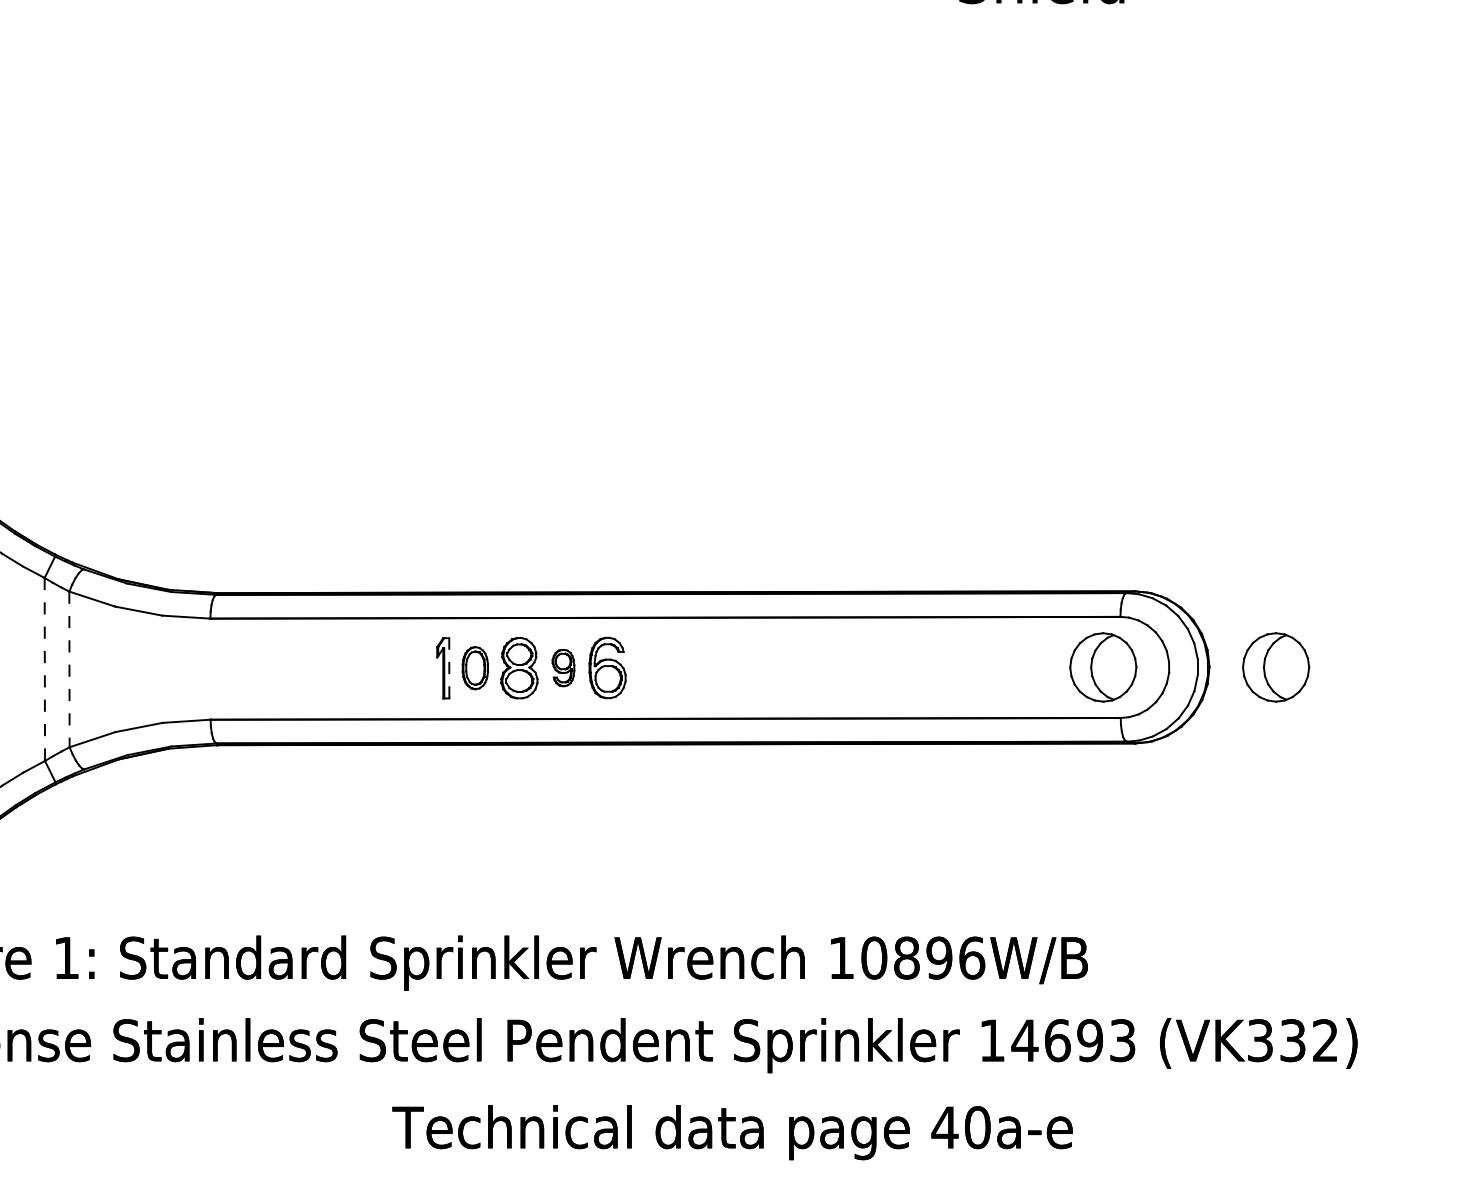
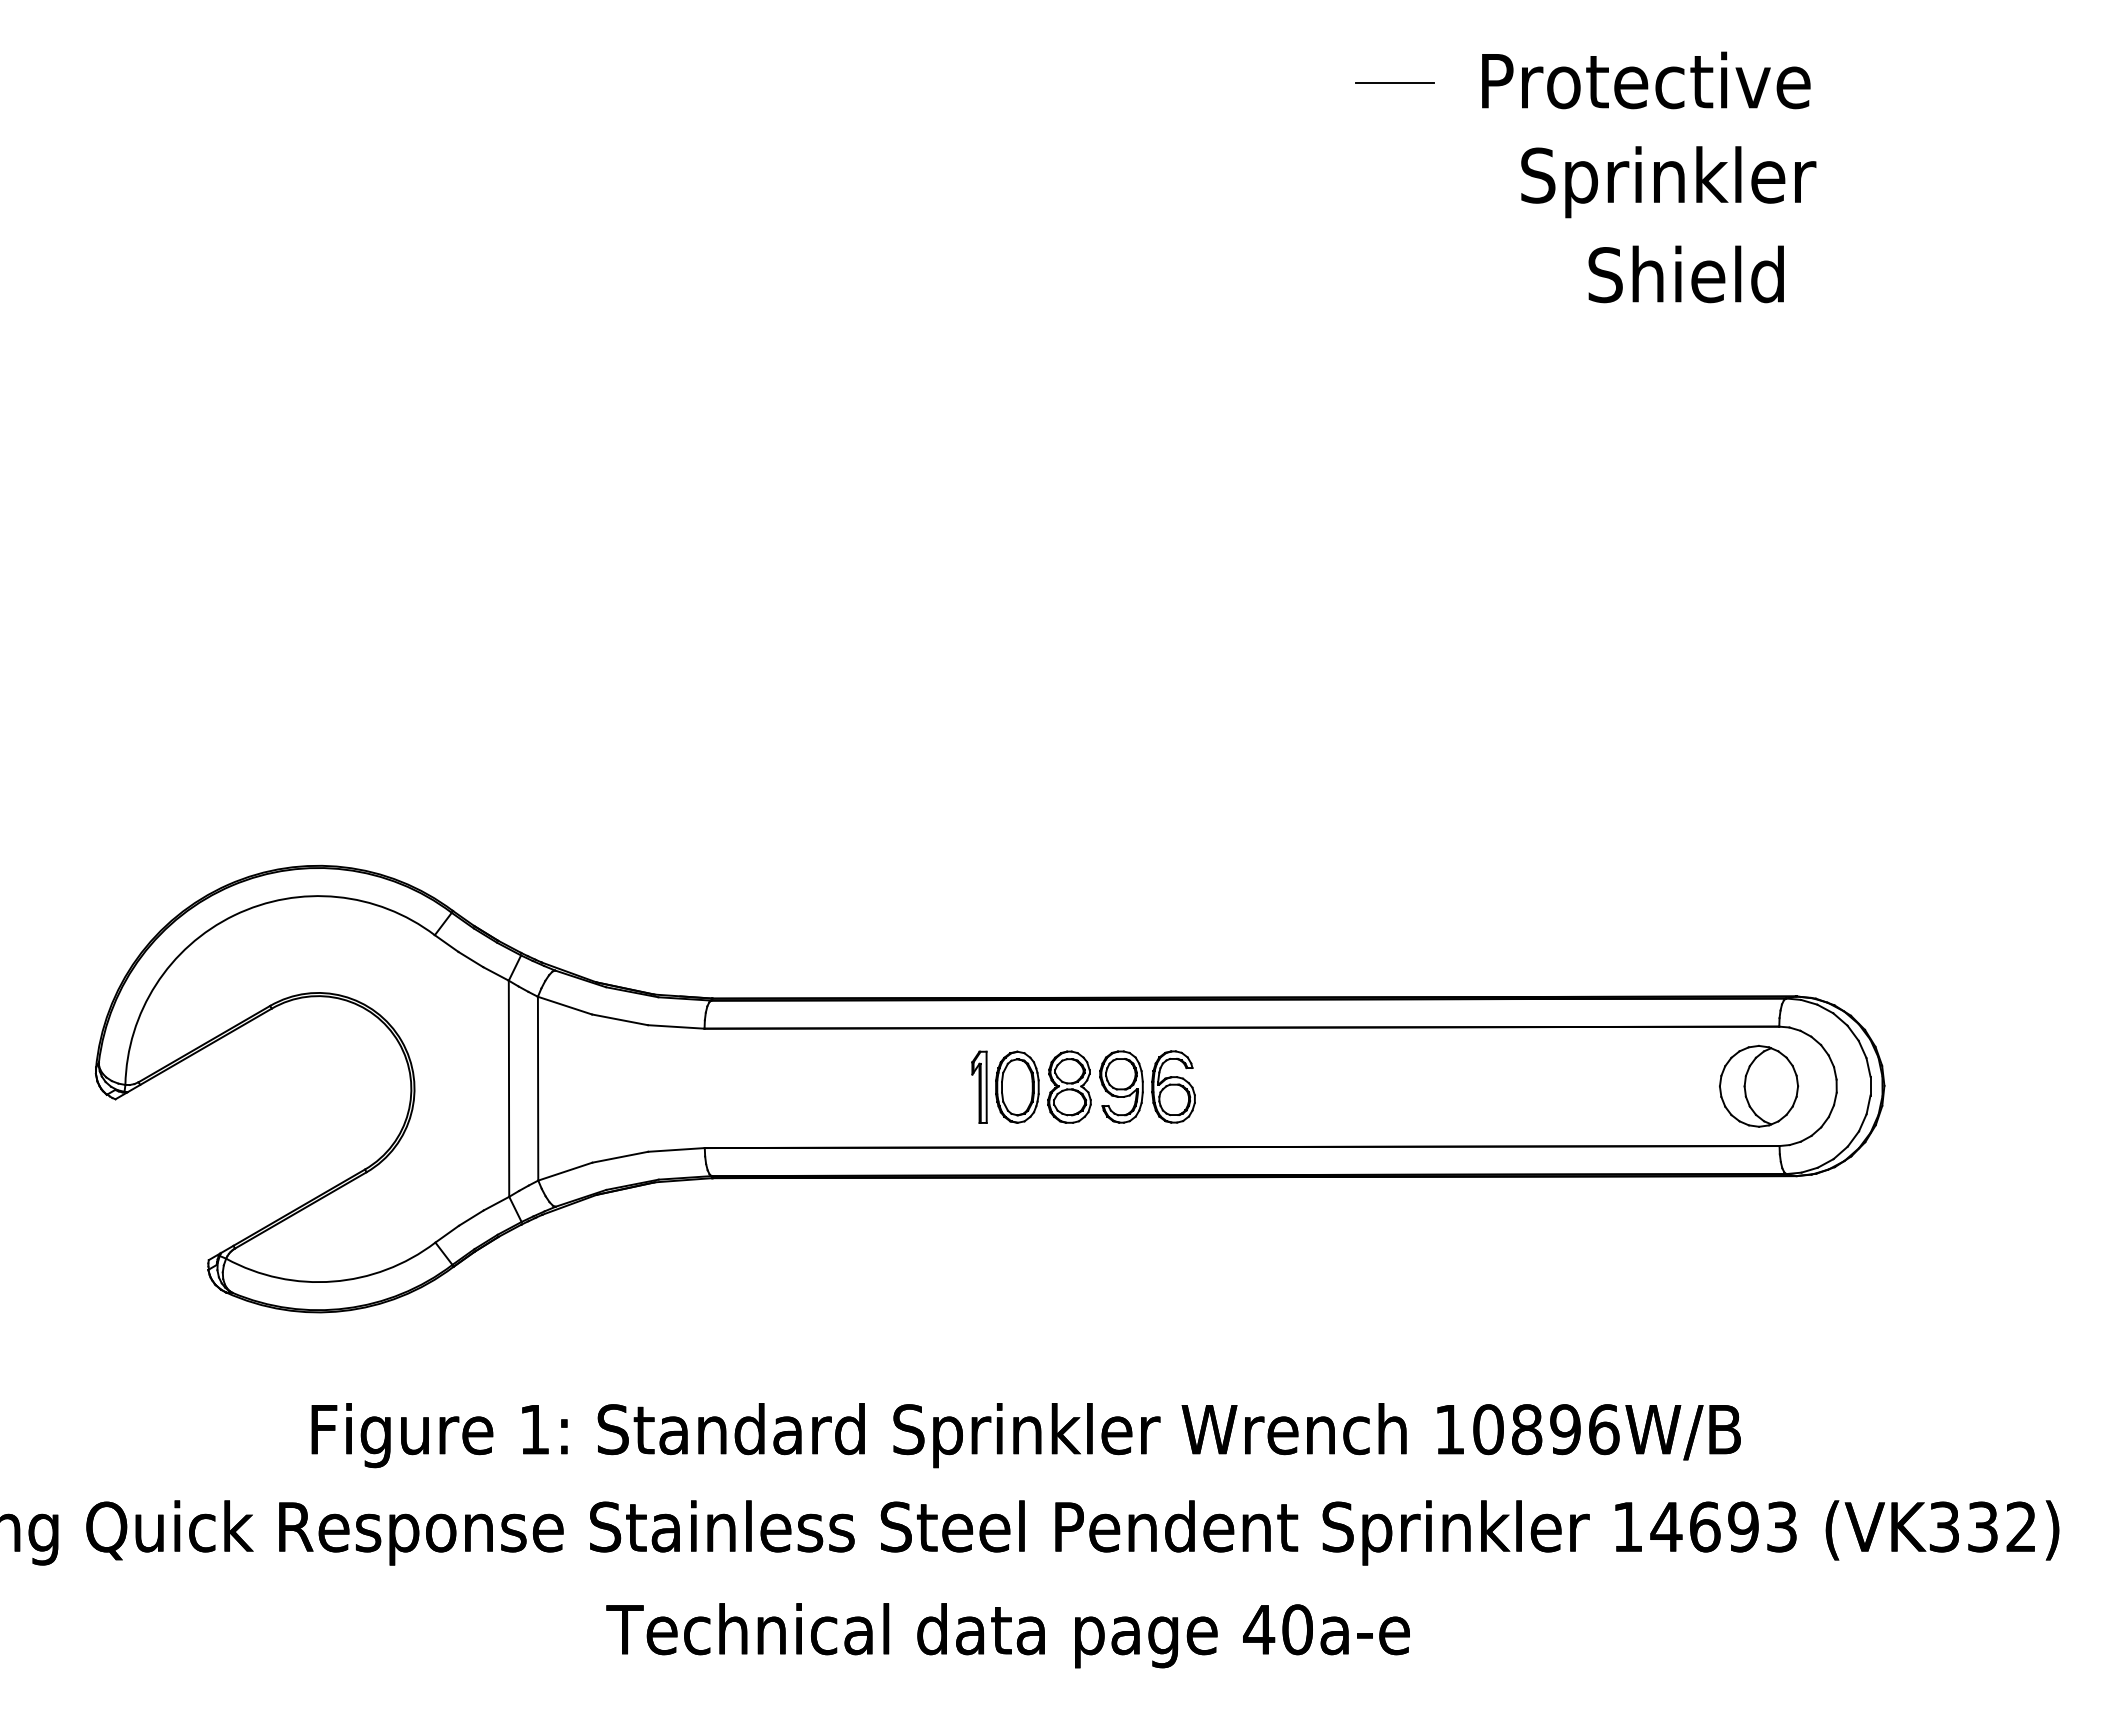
part: (1276, 666) -> (1963, 1085), removed
part: (475, 667) -> (1017, 1086), size x1.43
part: (563, 667) -> (1121, 1086), size x1.67
line: (449, 668) -> (986, 1087), dashed -> solid
line: (69, 669) -> (538, 1088), dashed -> solid
line: (45, 670) -> (509, 1089), dashed -> solid
text: (732, 1132) -> (1007, 1635), moved

